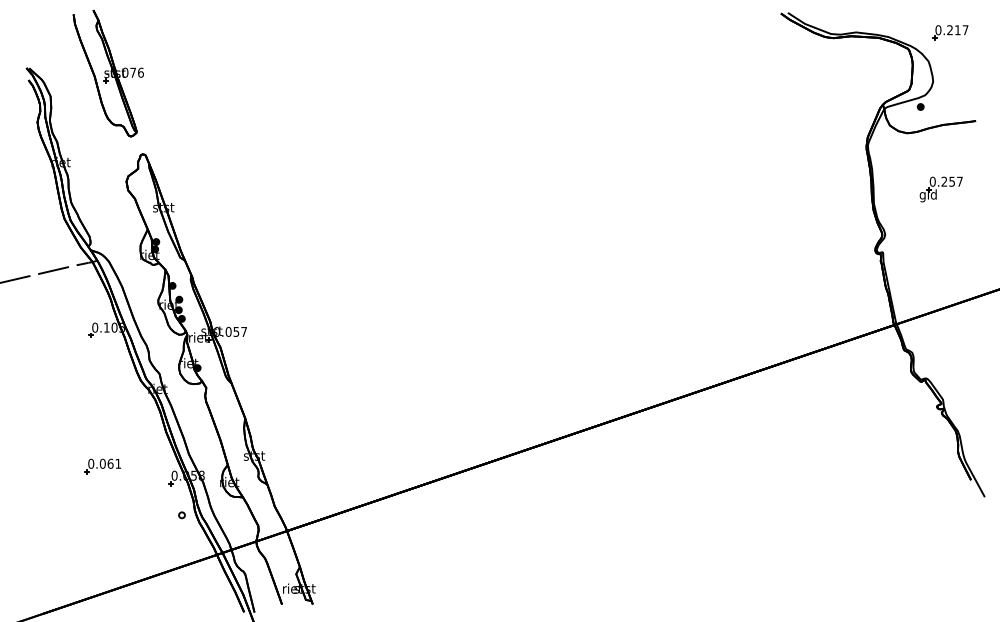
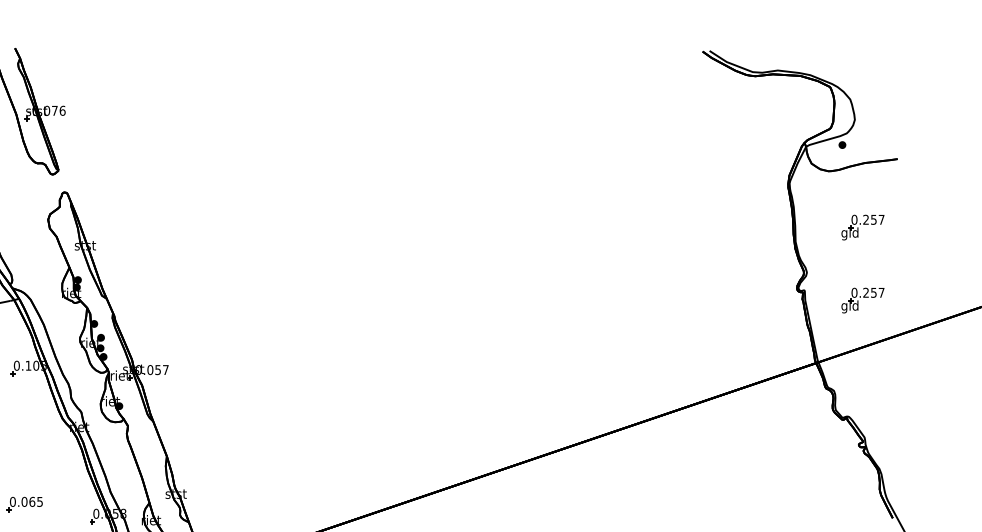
part: (950, 32) -> (872, 70), removed
part: (940, 262) -> (862, 300), added
text: (118, 463) -> (40, 501), 0.061 -> 0.065

